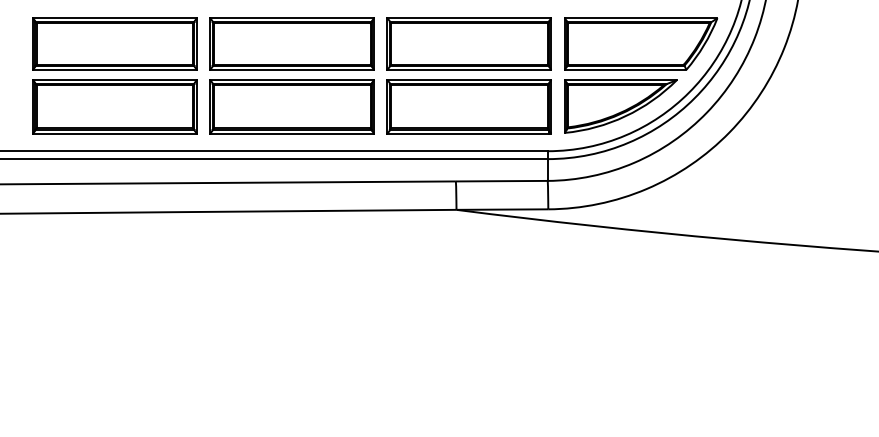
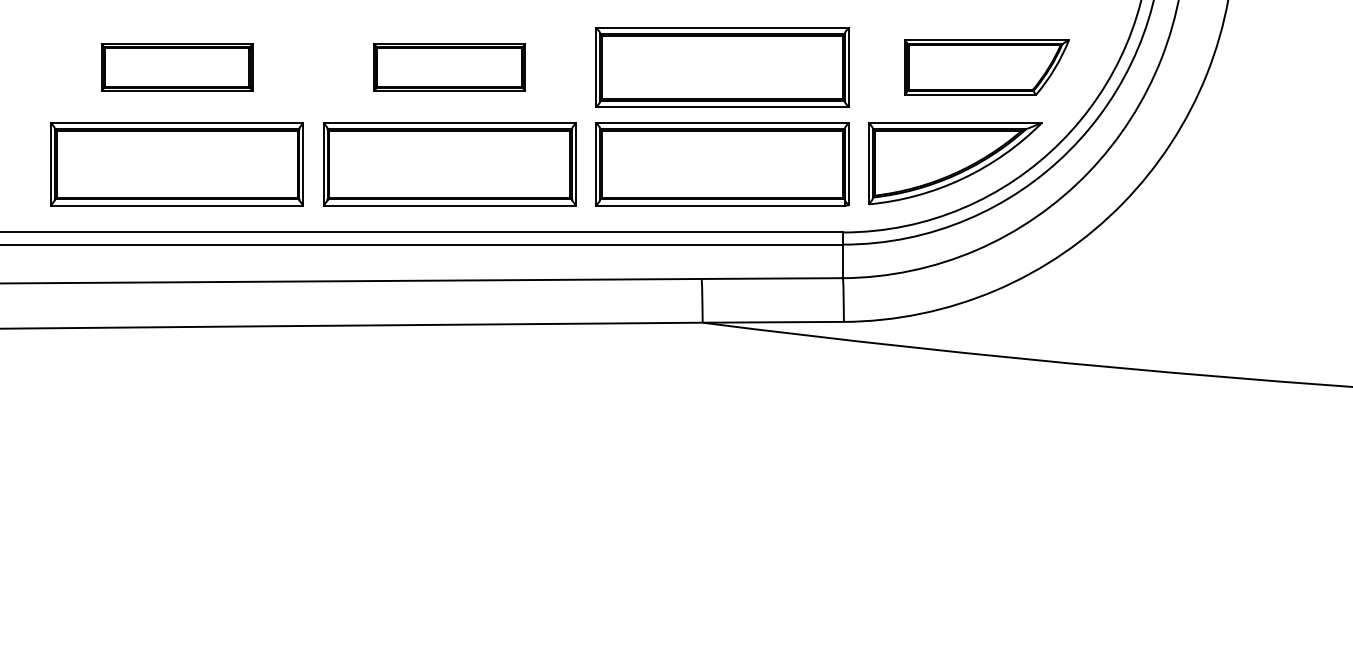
part: (114, 43) -> (176, 66), size x0.6
part: (291, 43) -> (448, 66), size x0.6
part: (641, 43) -> (987, 66), size x0.7

